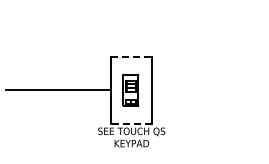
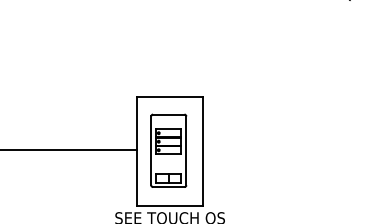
line: (131, 56) -> (169, 96), dashed -> solid
part: (130, 90) -> (168, 151), size x1.43
line: (130, 123) -> (168, 205), dashed -> solid

